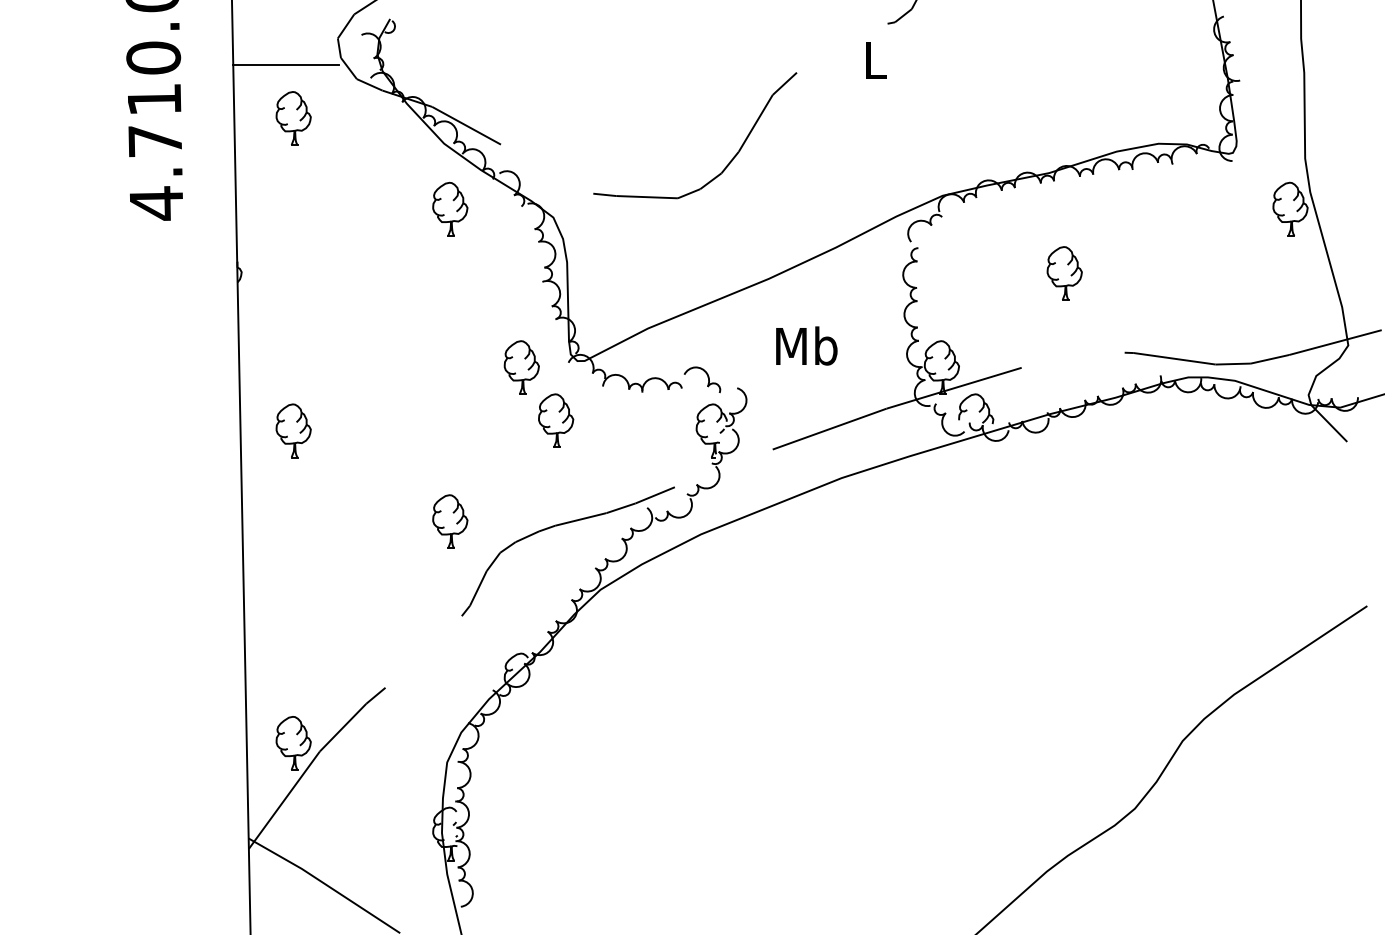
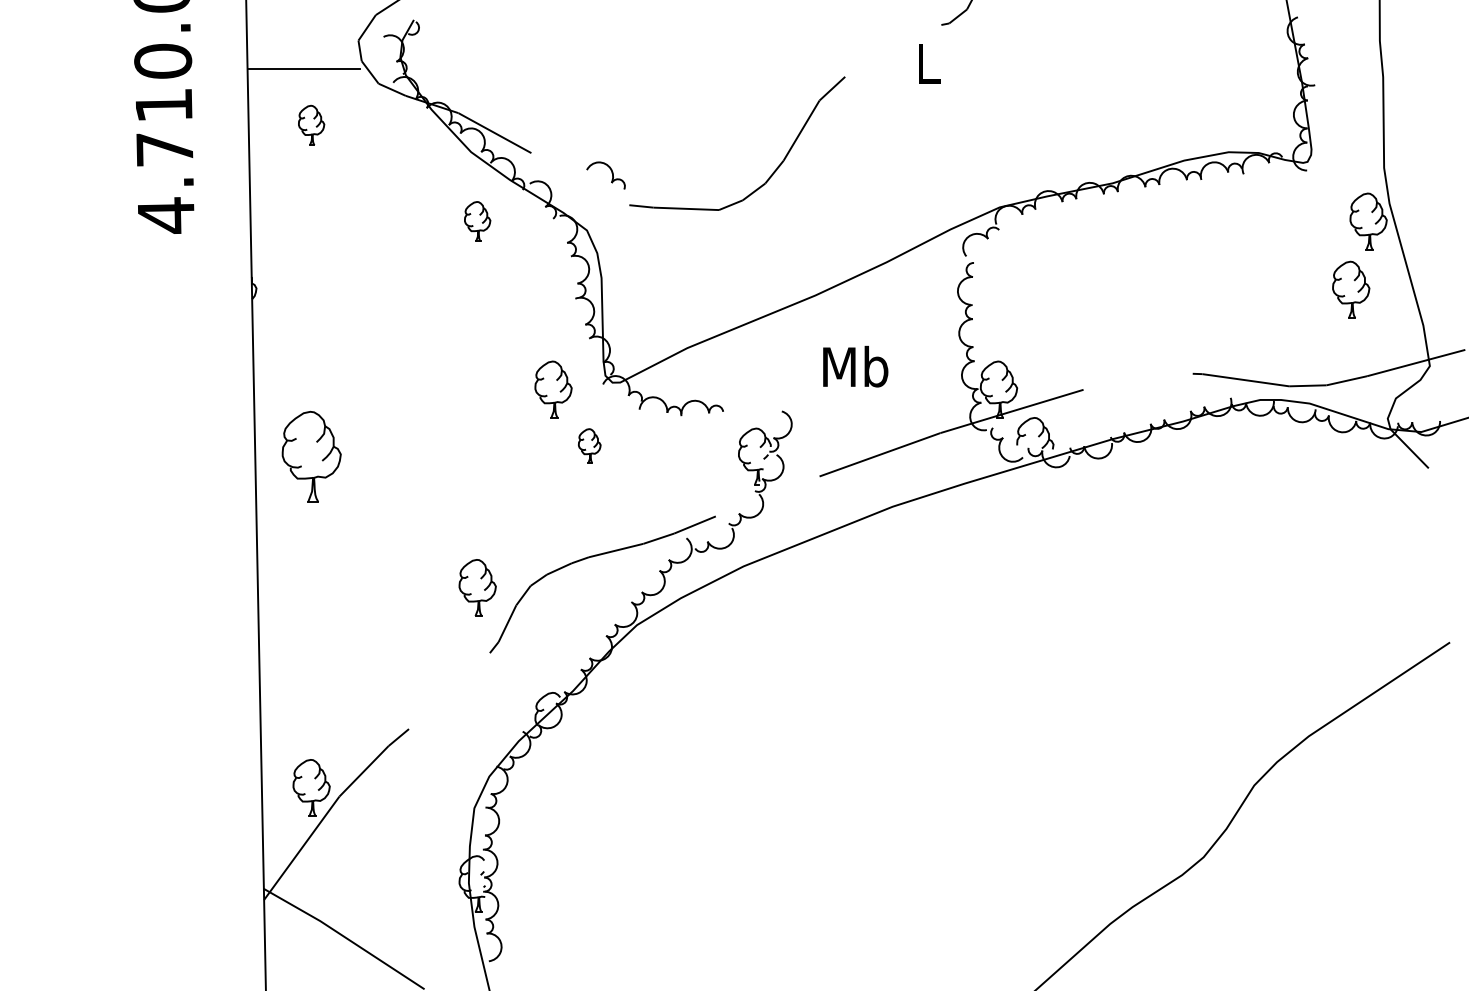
part: (293, 118) -> (311, 125), size x0.7
part: (450, 209) -> (477, 221), size x0.7
part: (1065, 273) -> (1351, 289), moved
part: (707, 377) -> (611, 173), moved
part: (555, 420) -> (589, 445), size x0.6
part: (293, 430) -> (311, 456), size x1.6
part: (450, 521) -> (477, 587), moved

